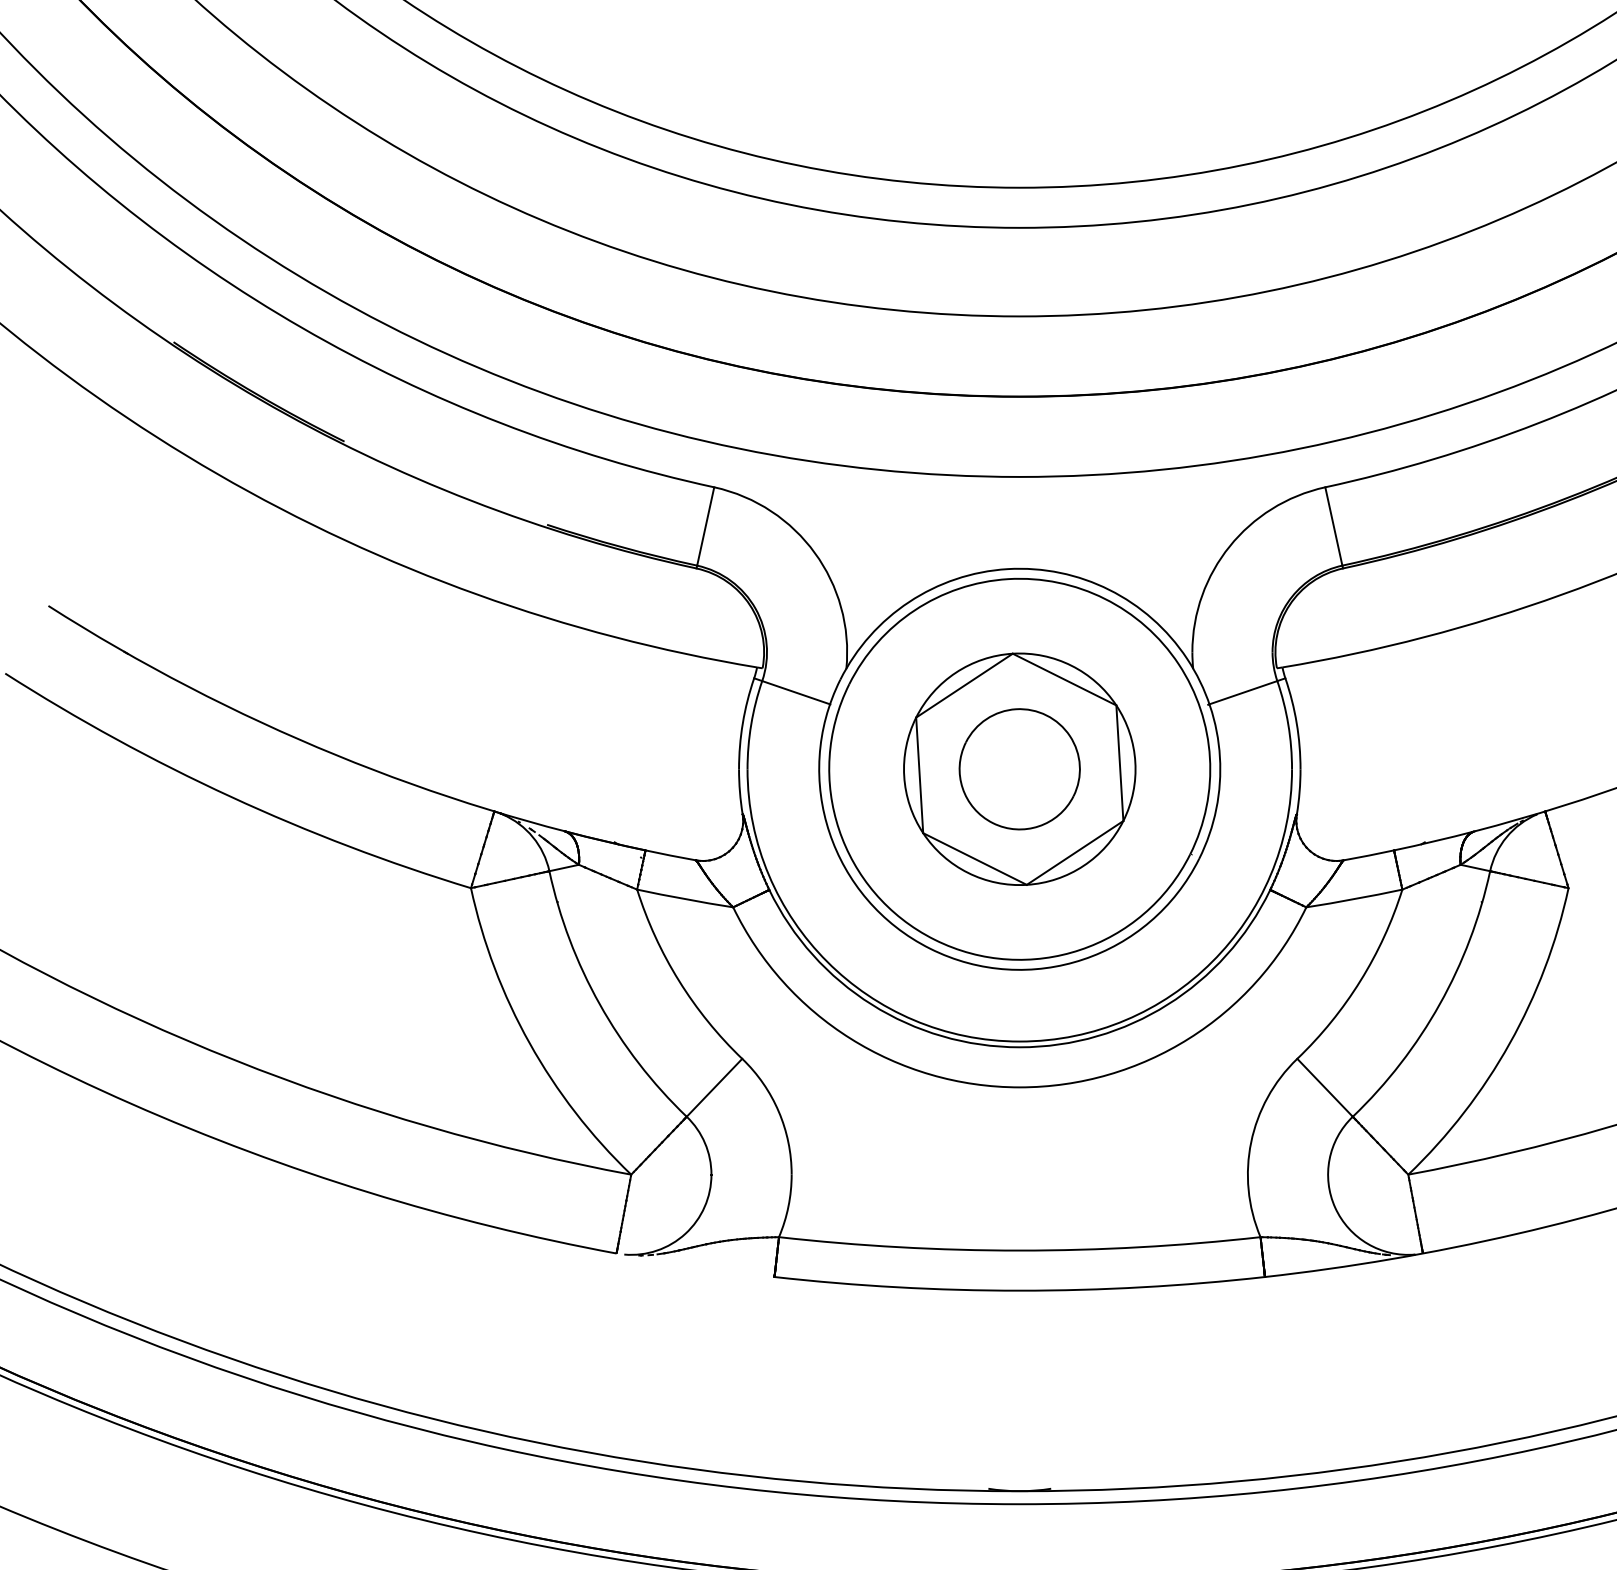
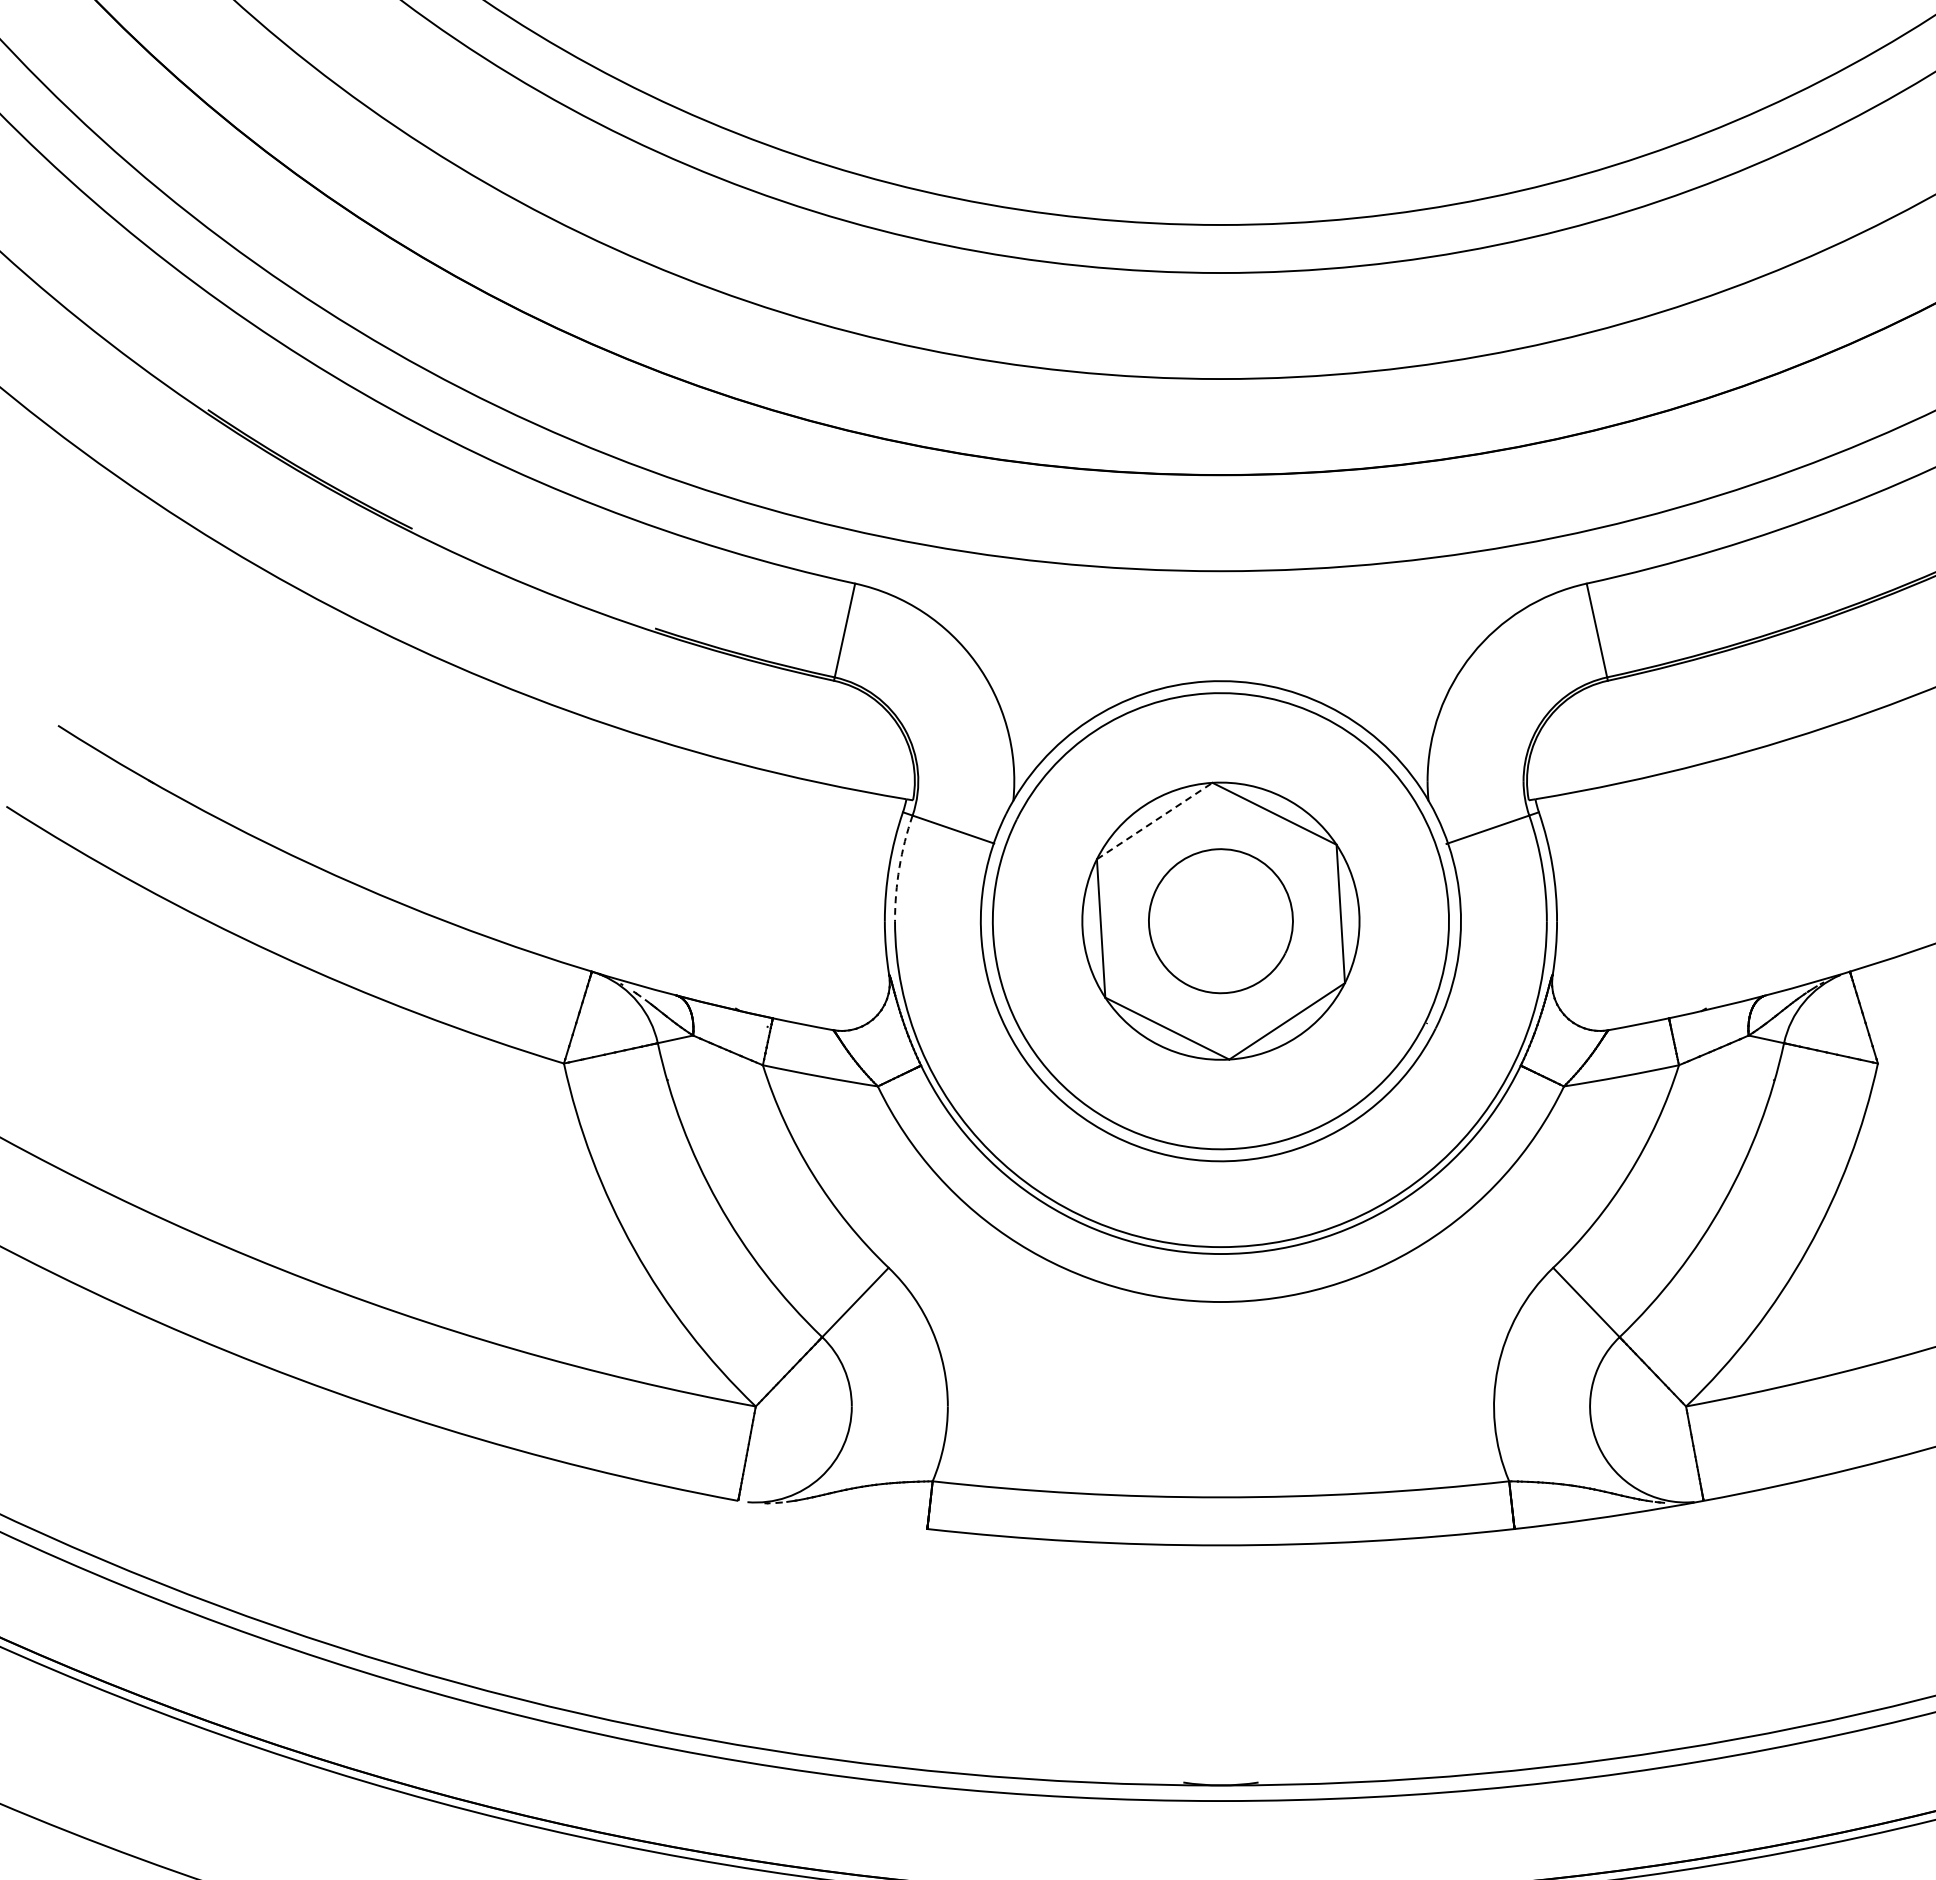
line: (965, 685) -> (1155, 820), solid -> dashed
arc: (751, 724) -> (899, 867), solid -> dashed

